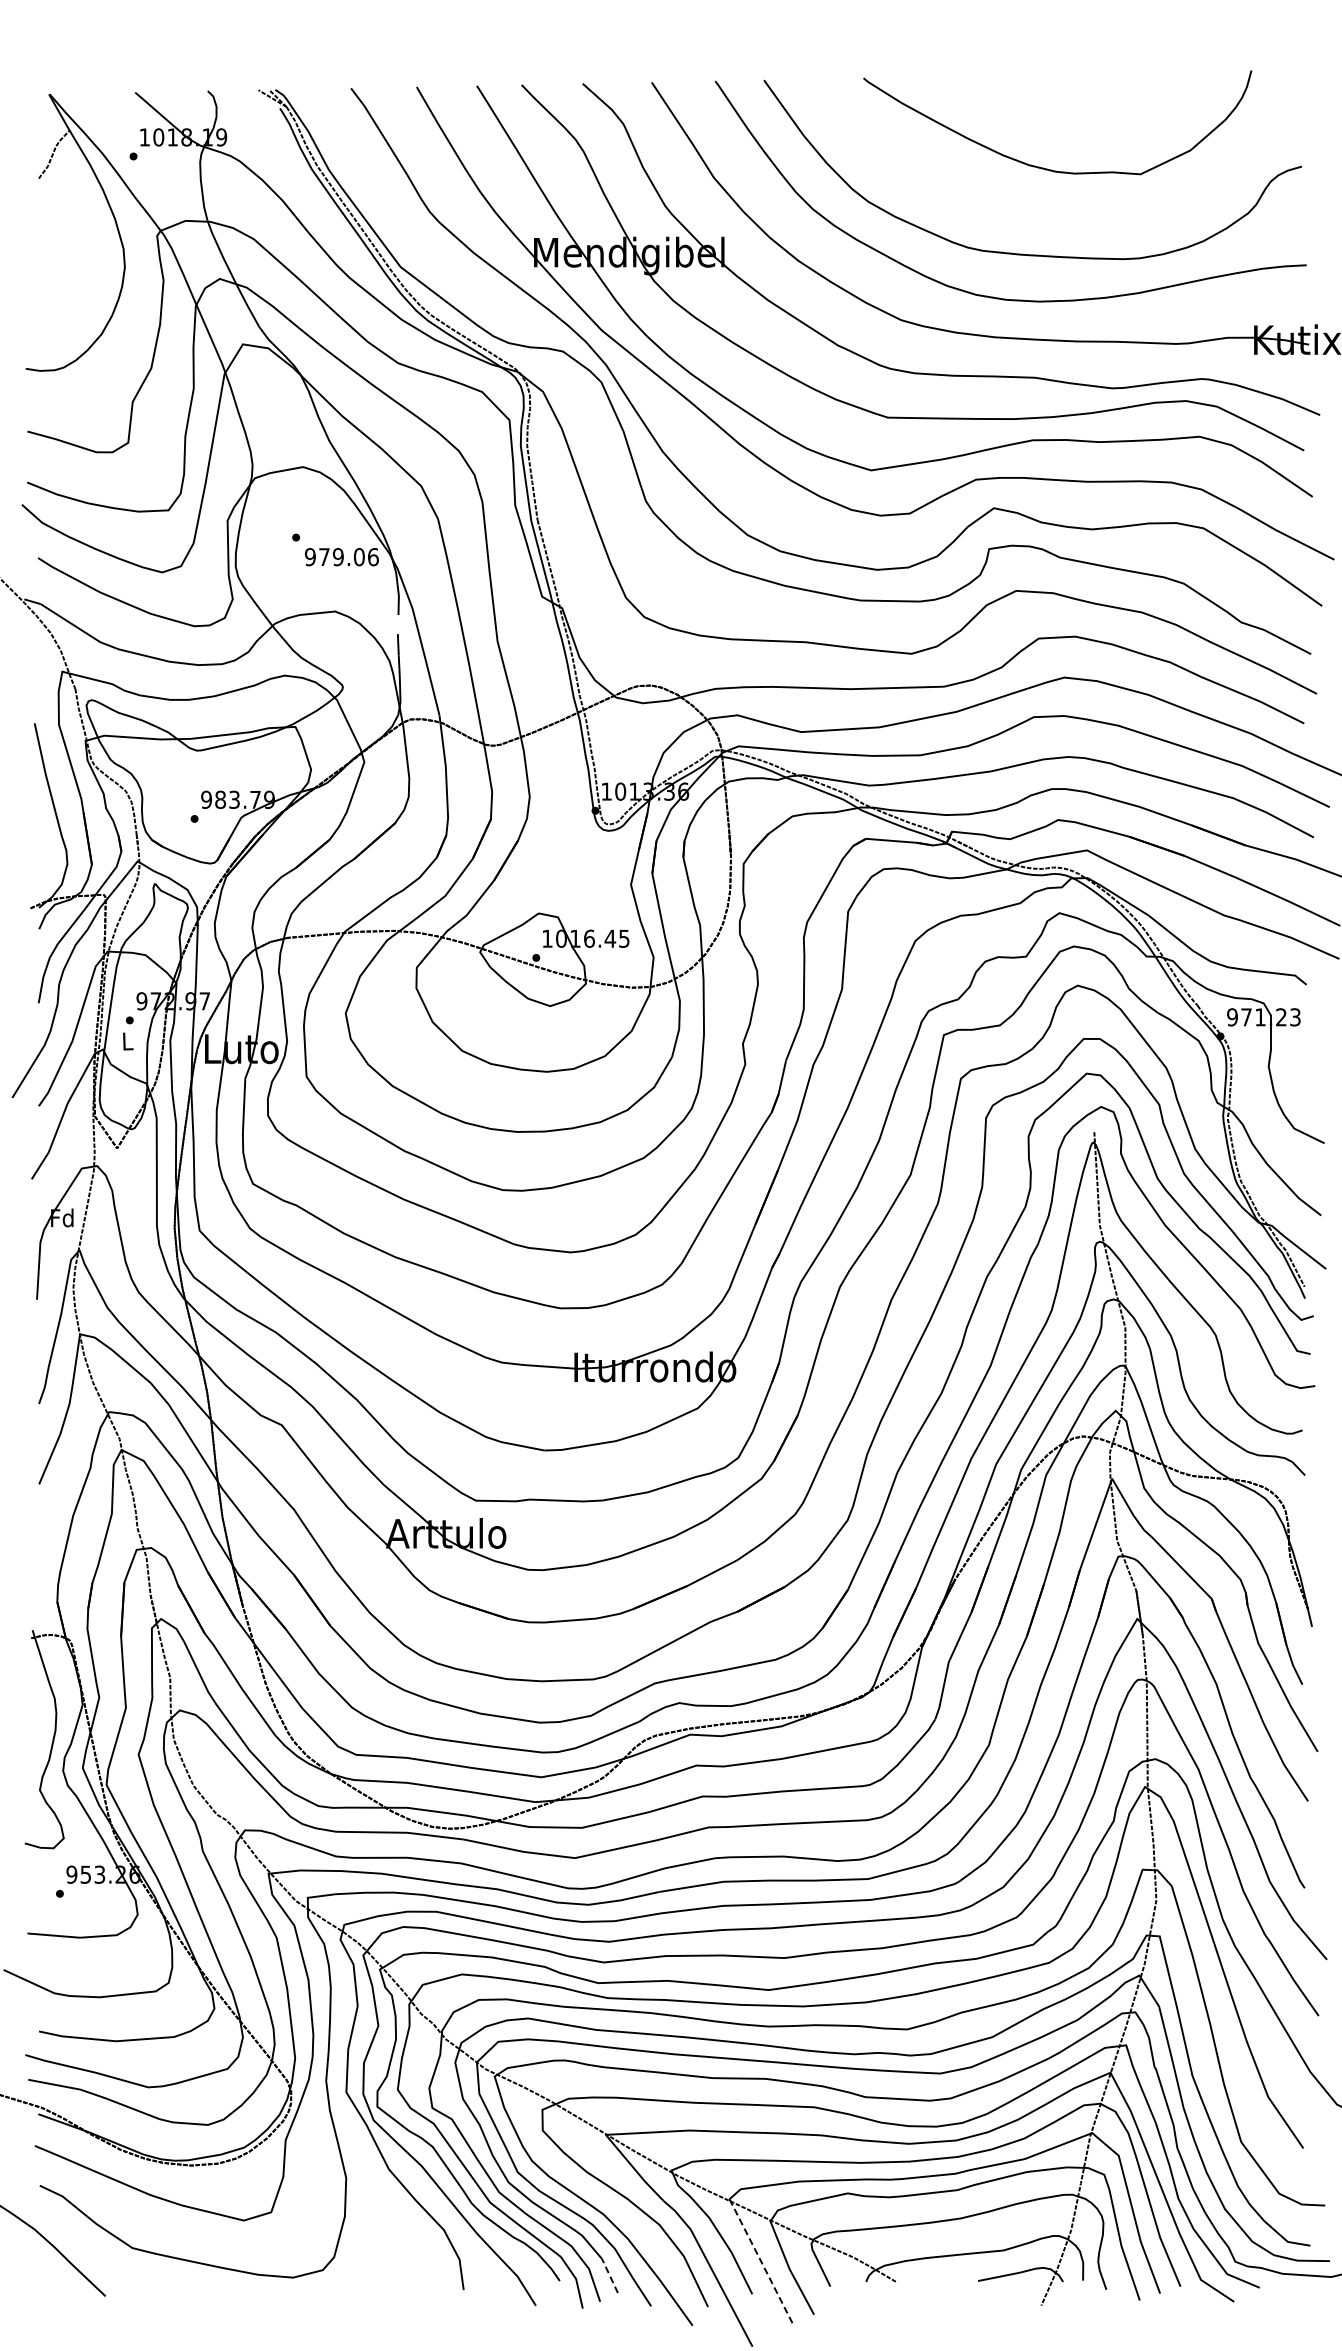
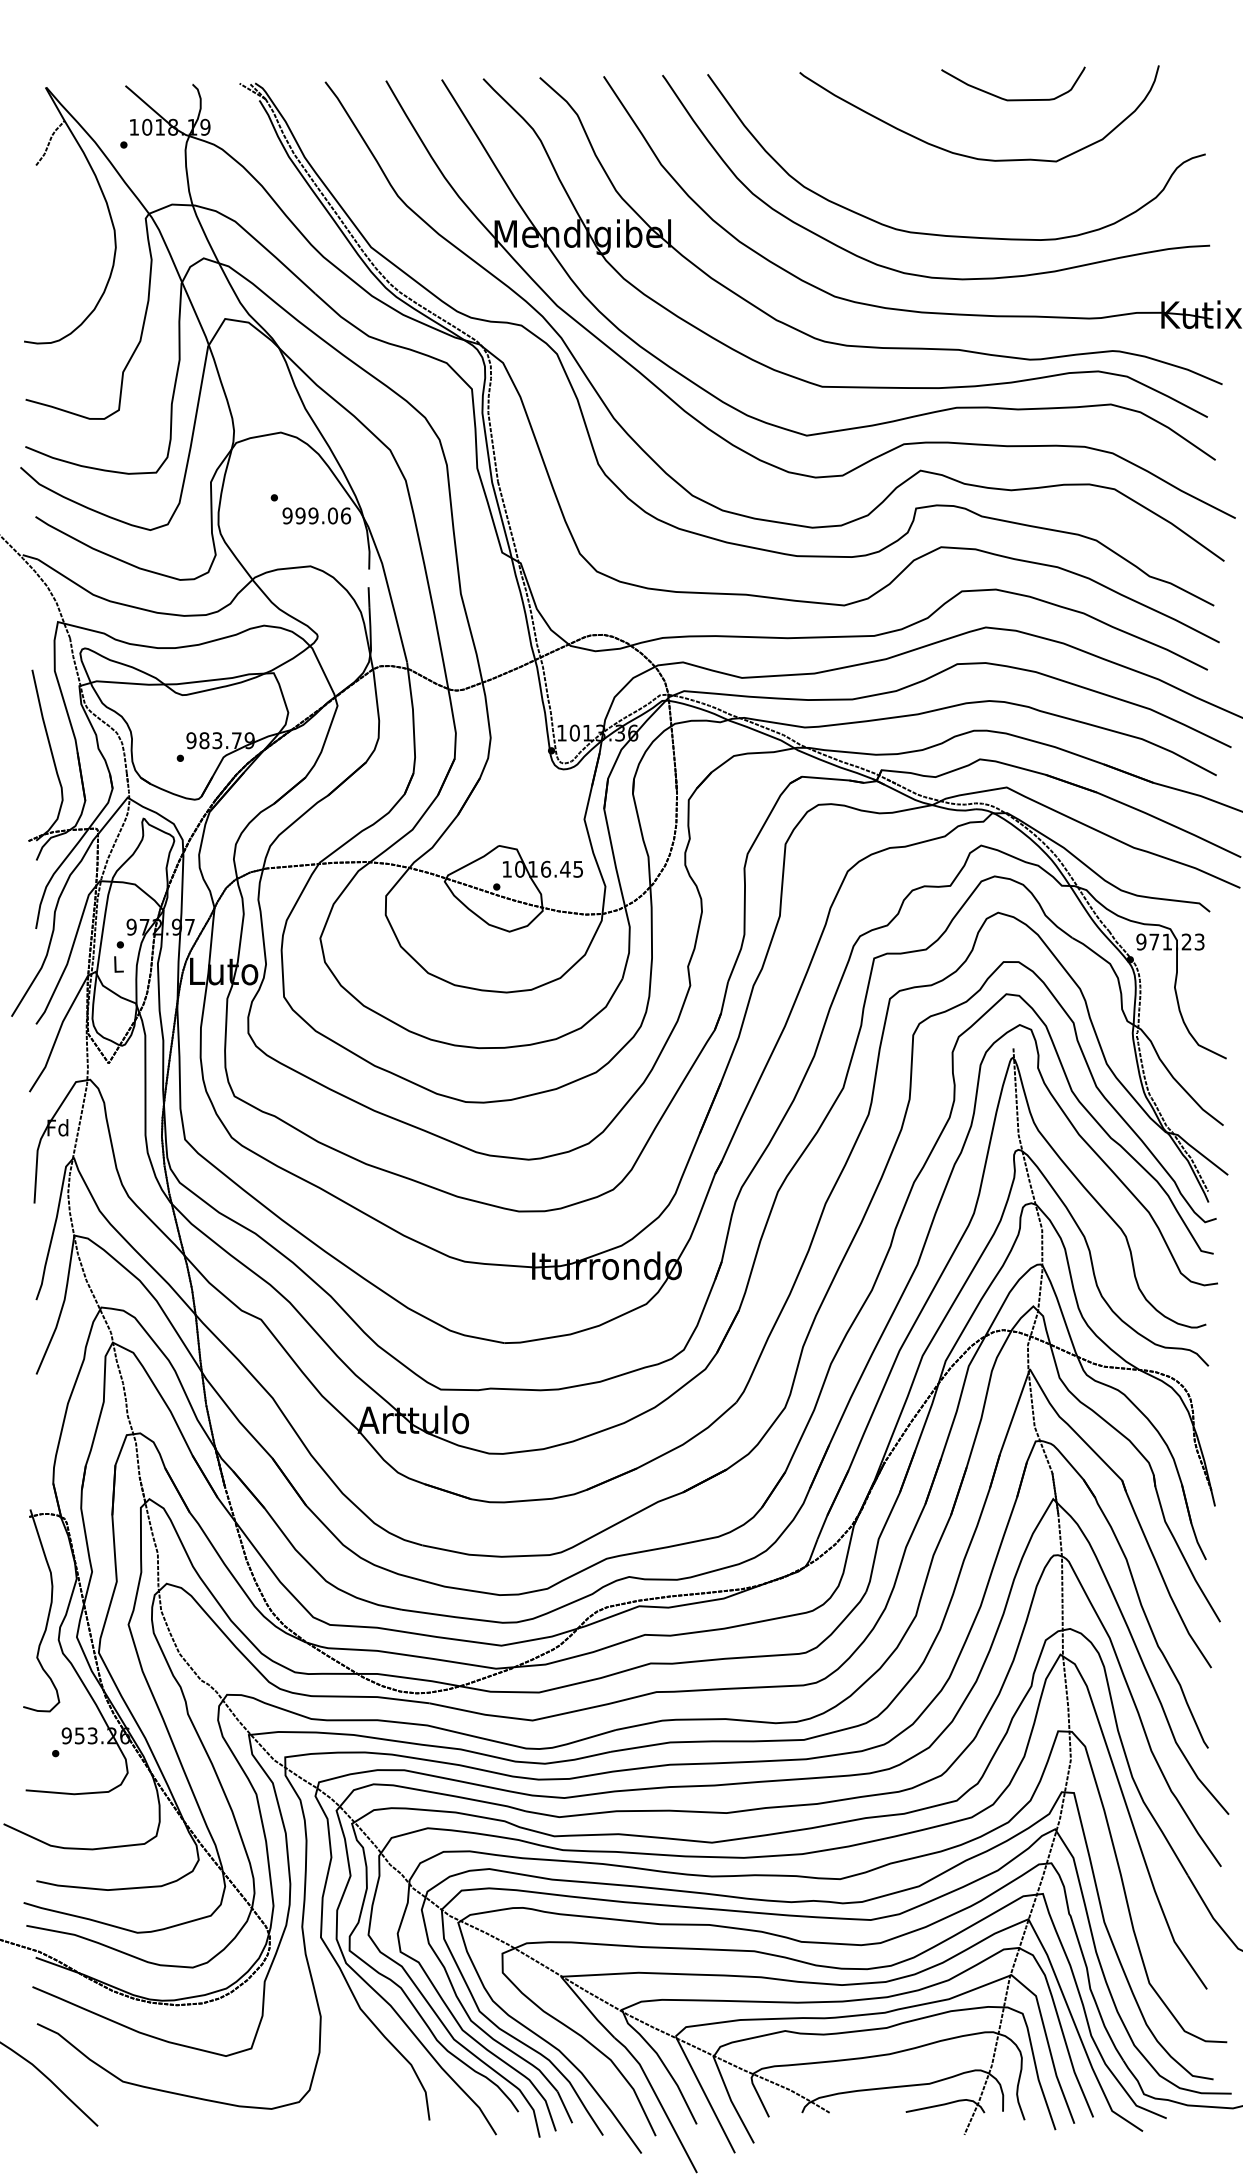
curve: (1094, 107) -> (1013, 99), added
text: (323, 557) -> (299, 516), 979.06 -> 999.06
line: (761, 2262) -> (705, 2094), dashed -> solid
line: (609, 2275) -> (564, 2106), dashed -> solid

